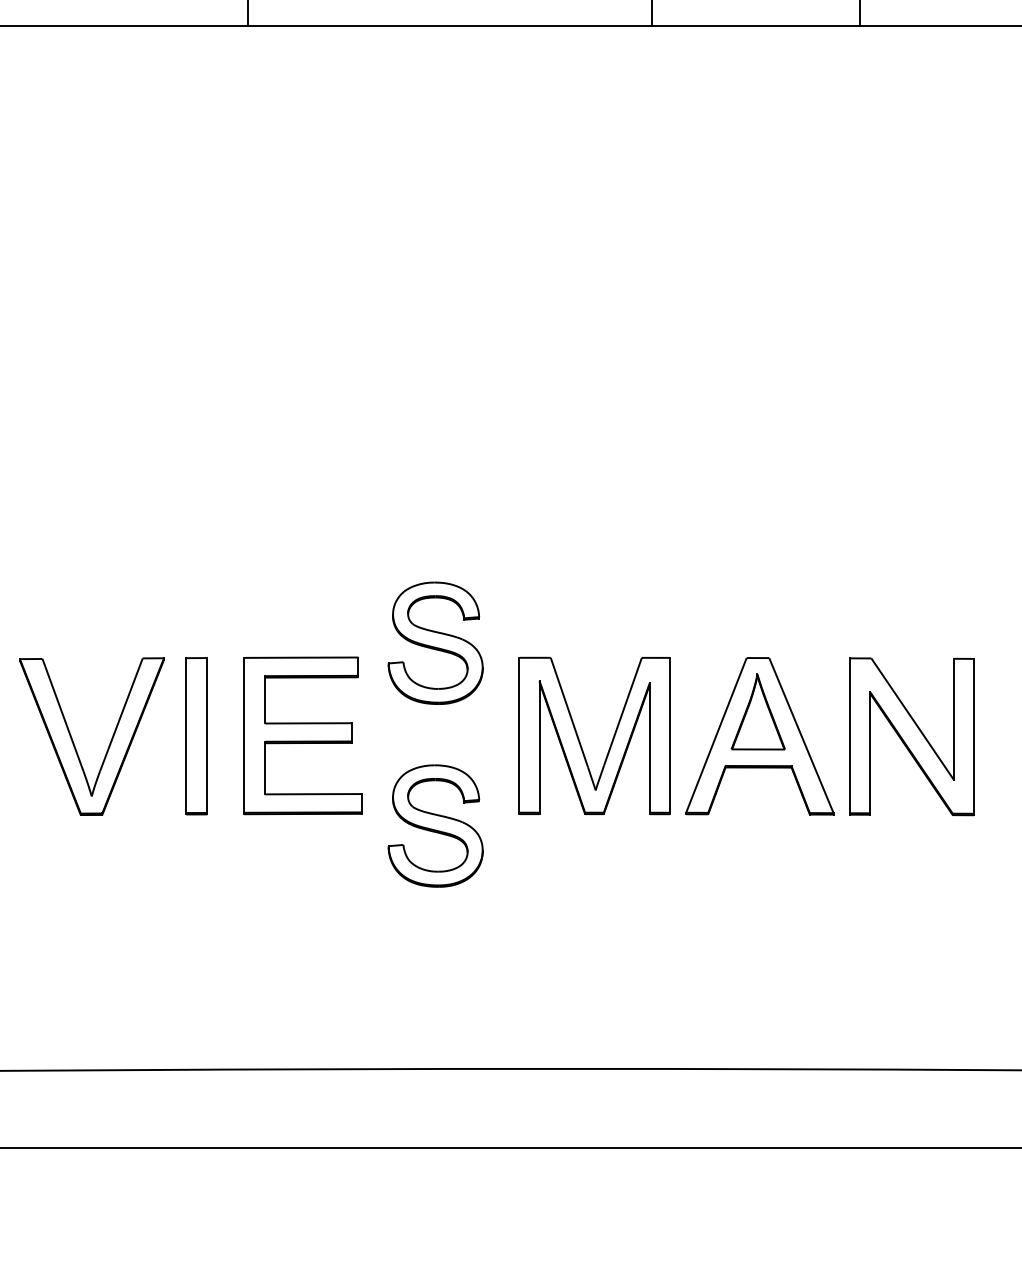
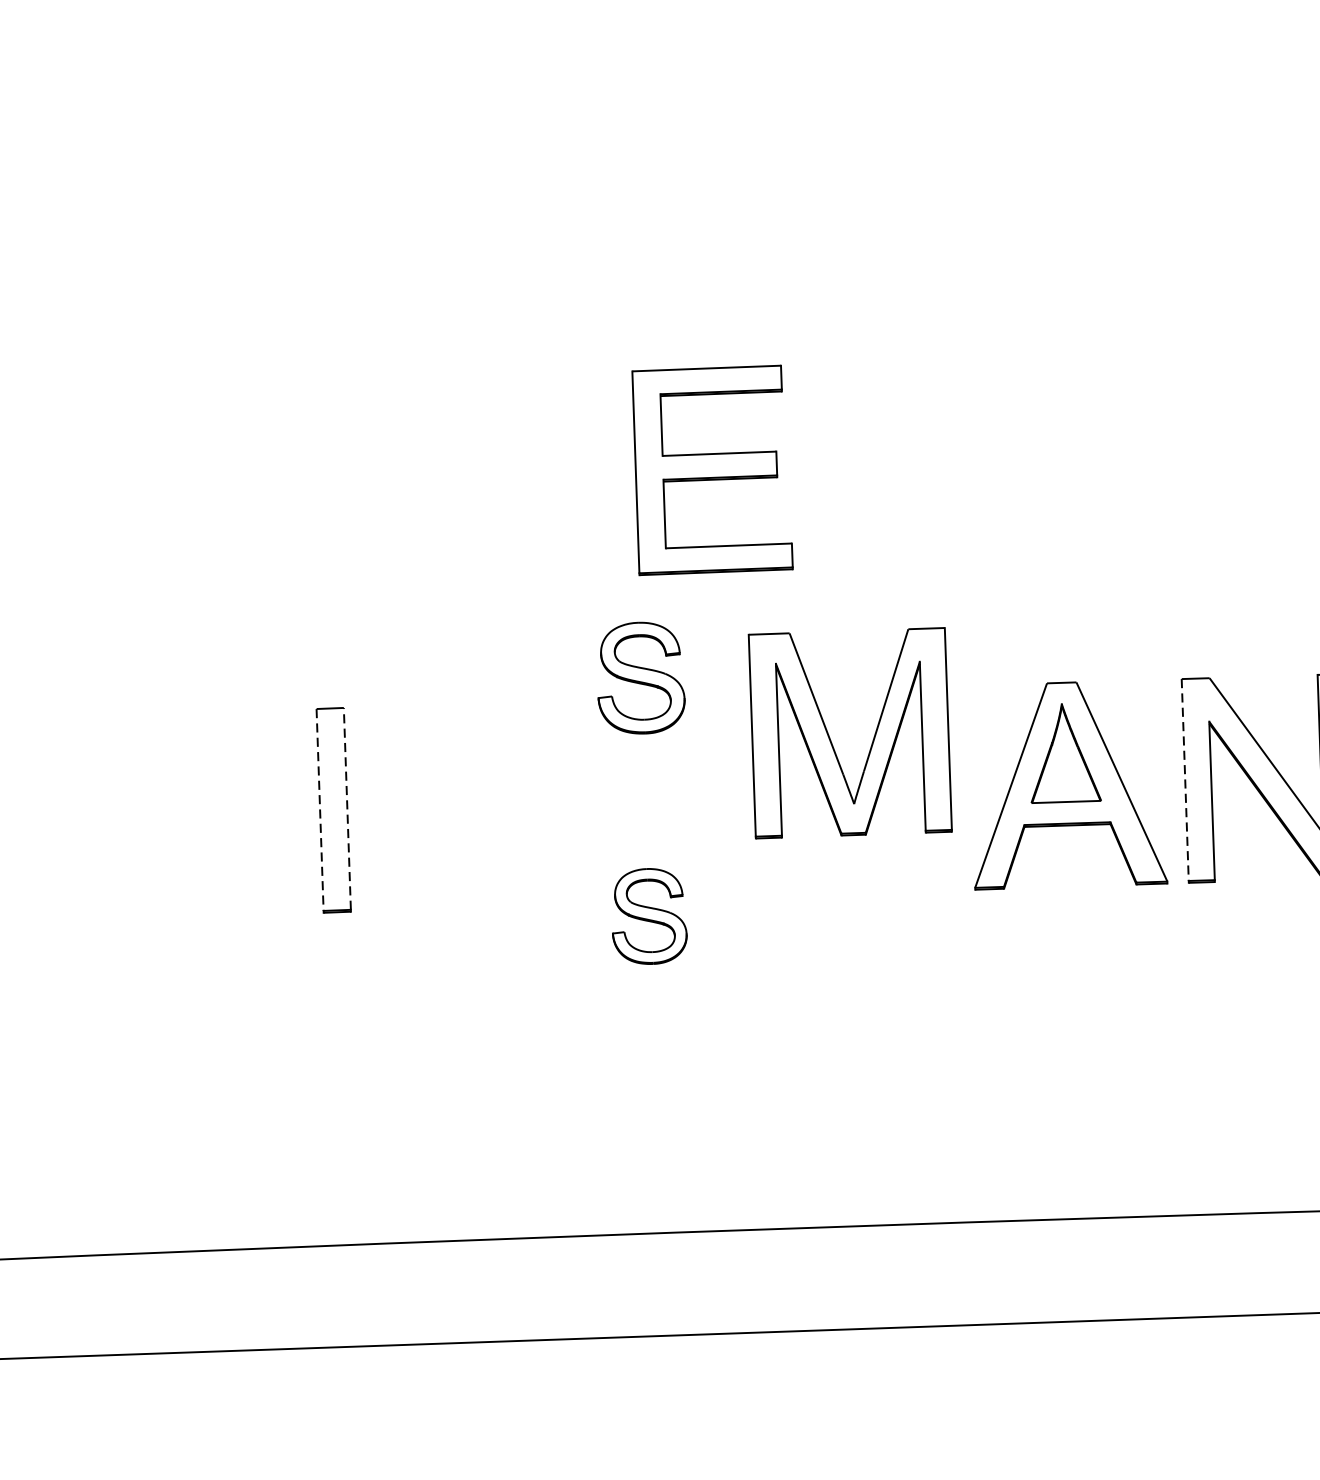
part: (435, 642) -> (640, 677), size x0.7
line: (207, 735) -> (347, 808), solid -> dashed
part: (302, 735) -> (711, 469), moved
line: (186, 736) -> (320, 811), solid -> dashed
line: (849, 736) -> (1184, 780), solid -> dashed
part: (580, 741) -> (832, 741), moved
part: (75, 745) -> (176, 827), removed
part: (435, 825) -> (649, 915), size x0.6

